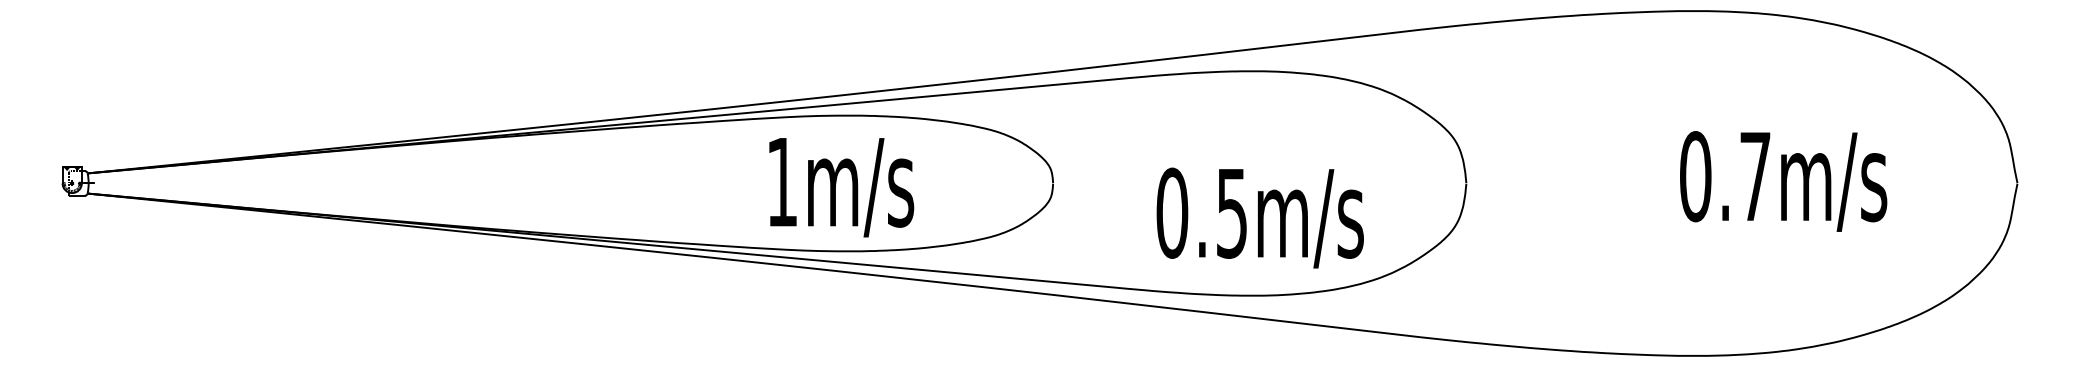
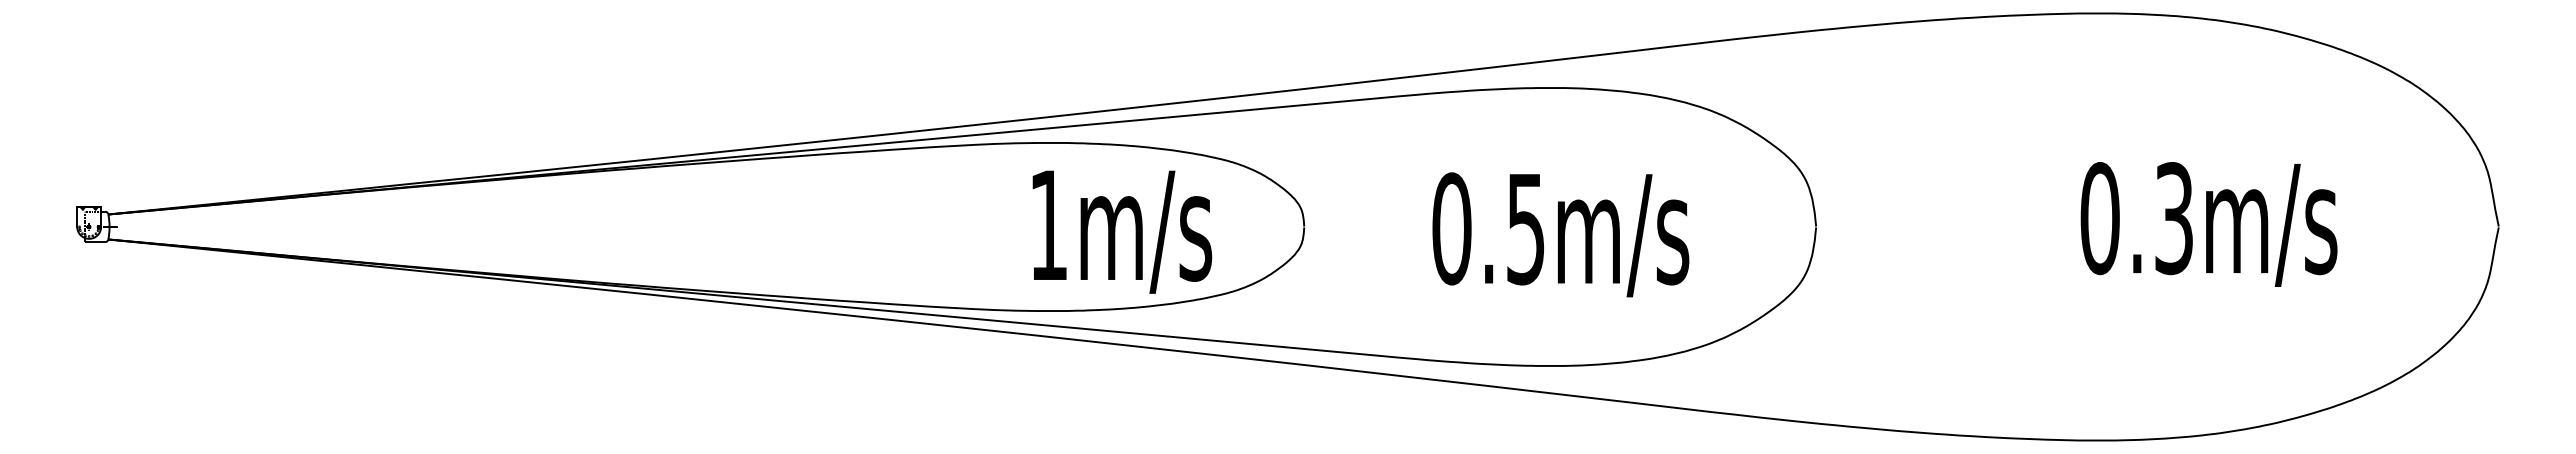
text: (1754, 176) -> (2173, 218), 0.7m/s -> 0.3m/s
text: (841, 187) -> (1122, 231), moved
text: (1259, 217) -> (1560, 234), moved

